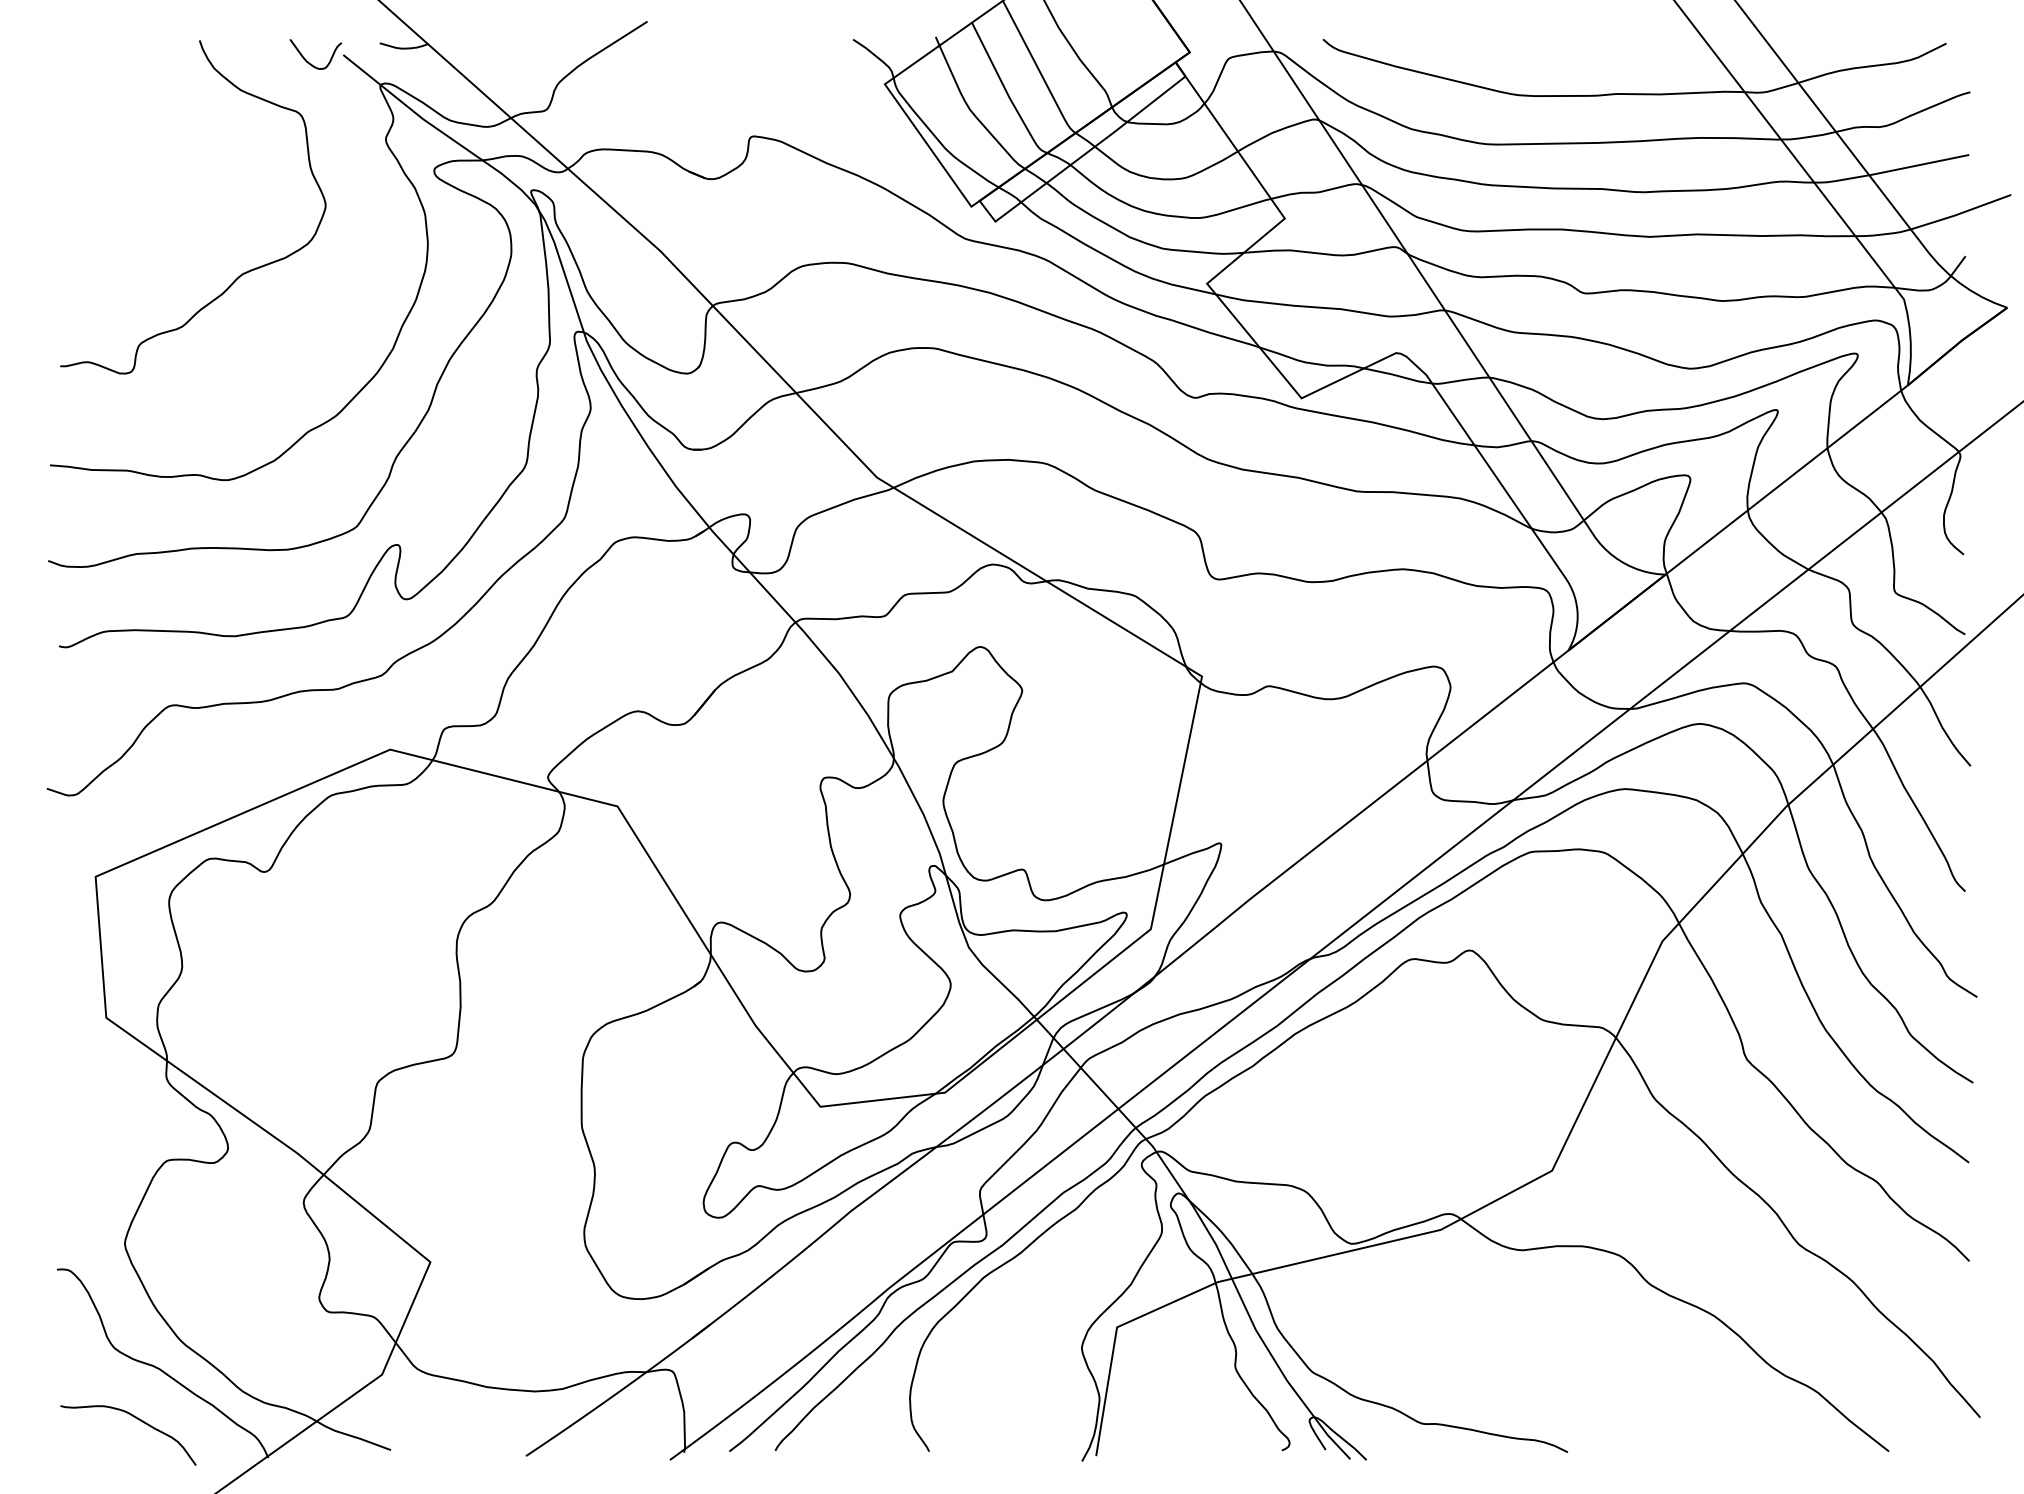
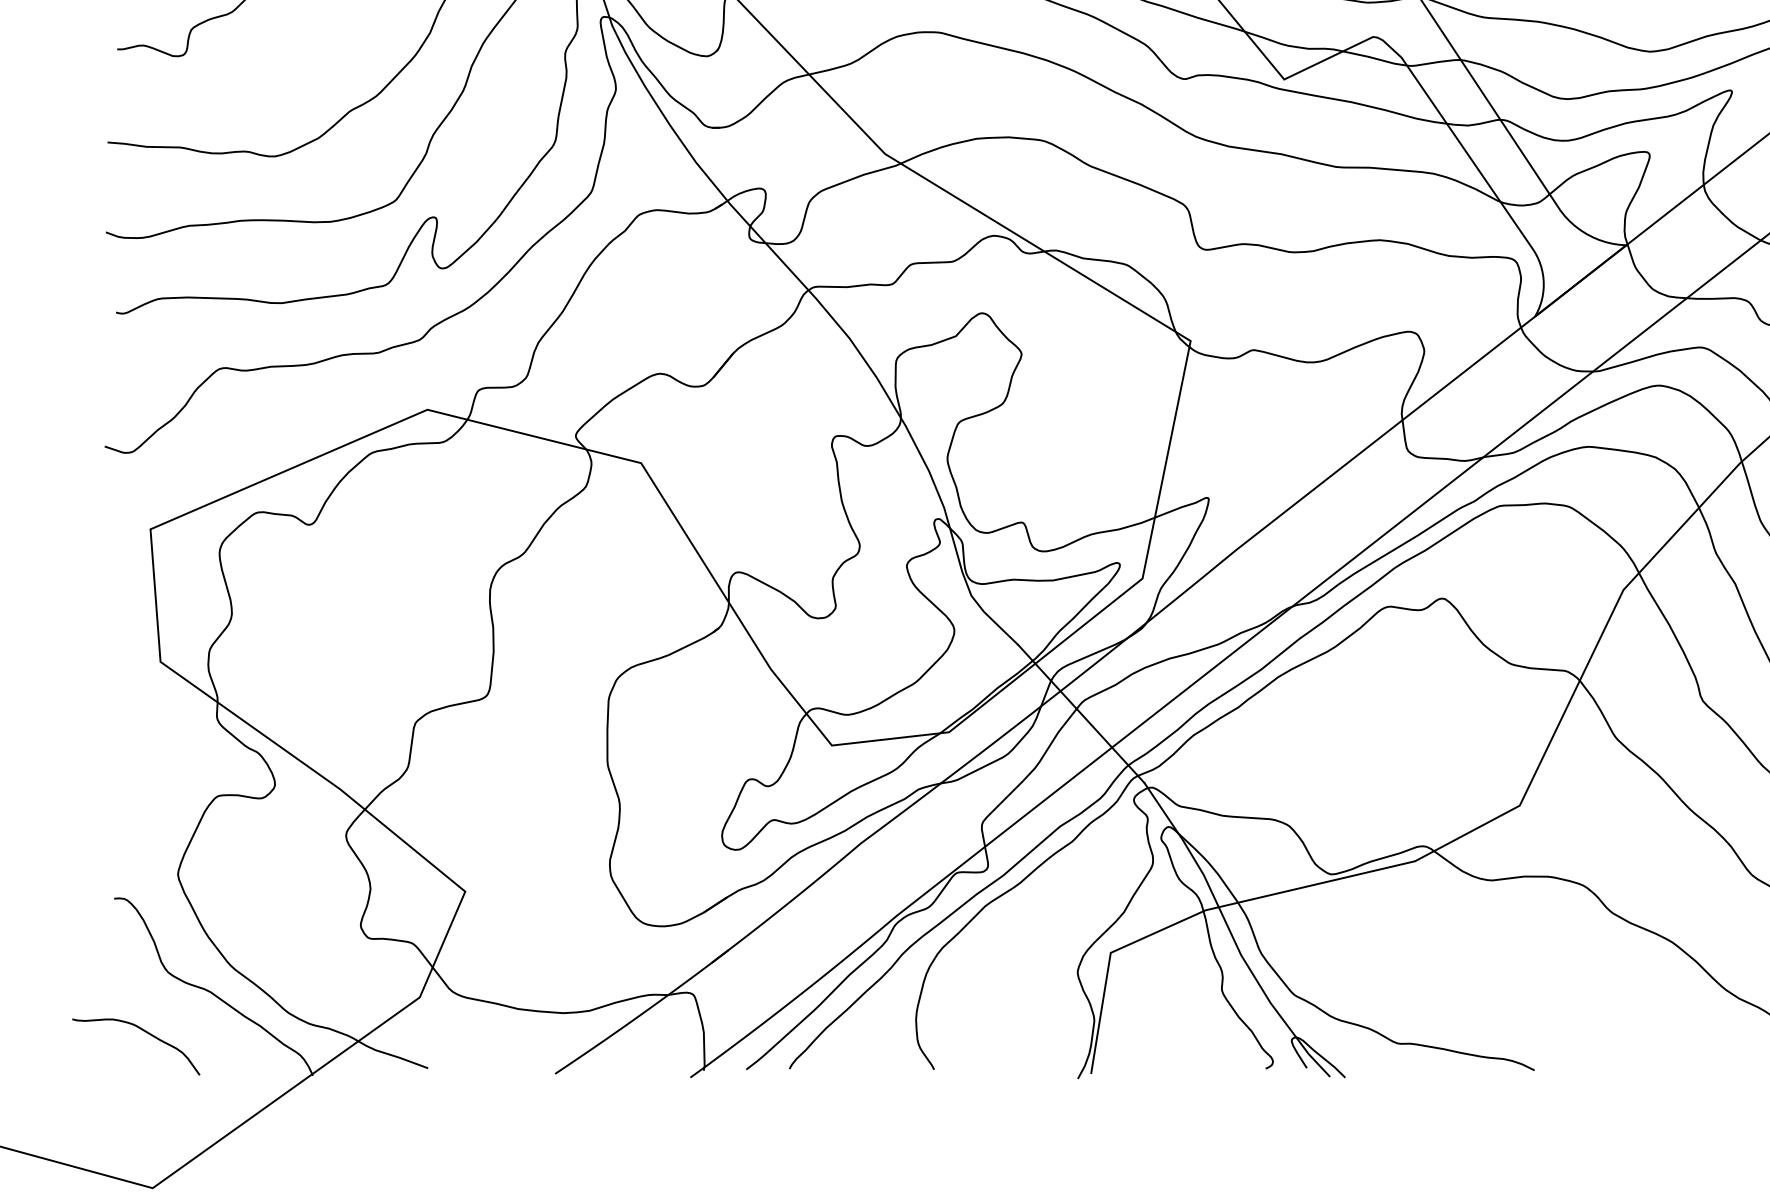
curve: (137, 1419) -> (144, 1031), moved

